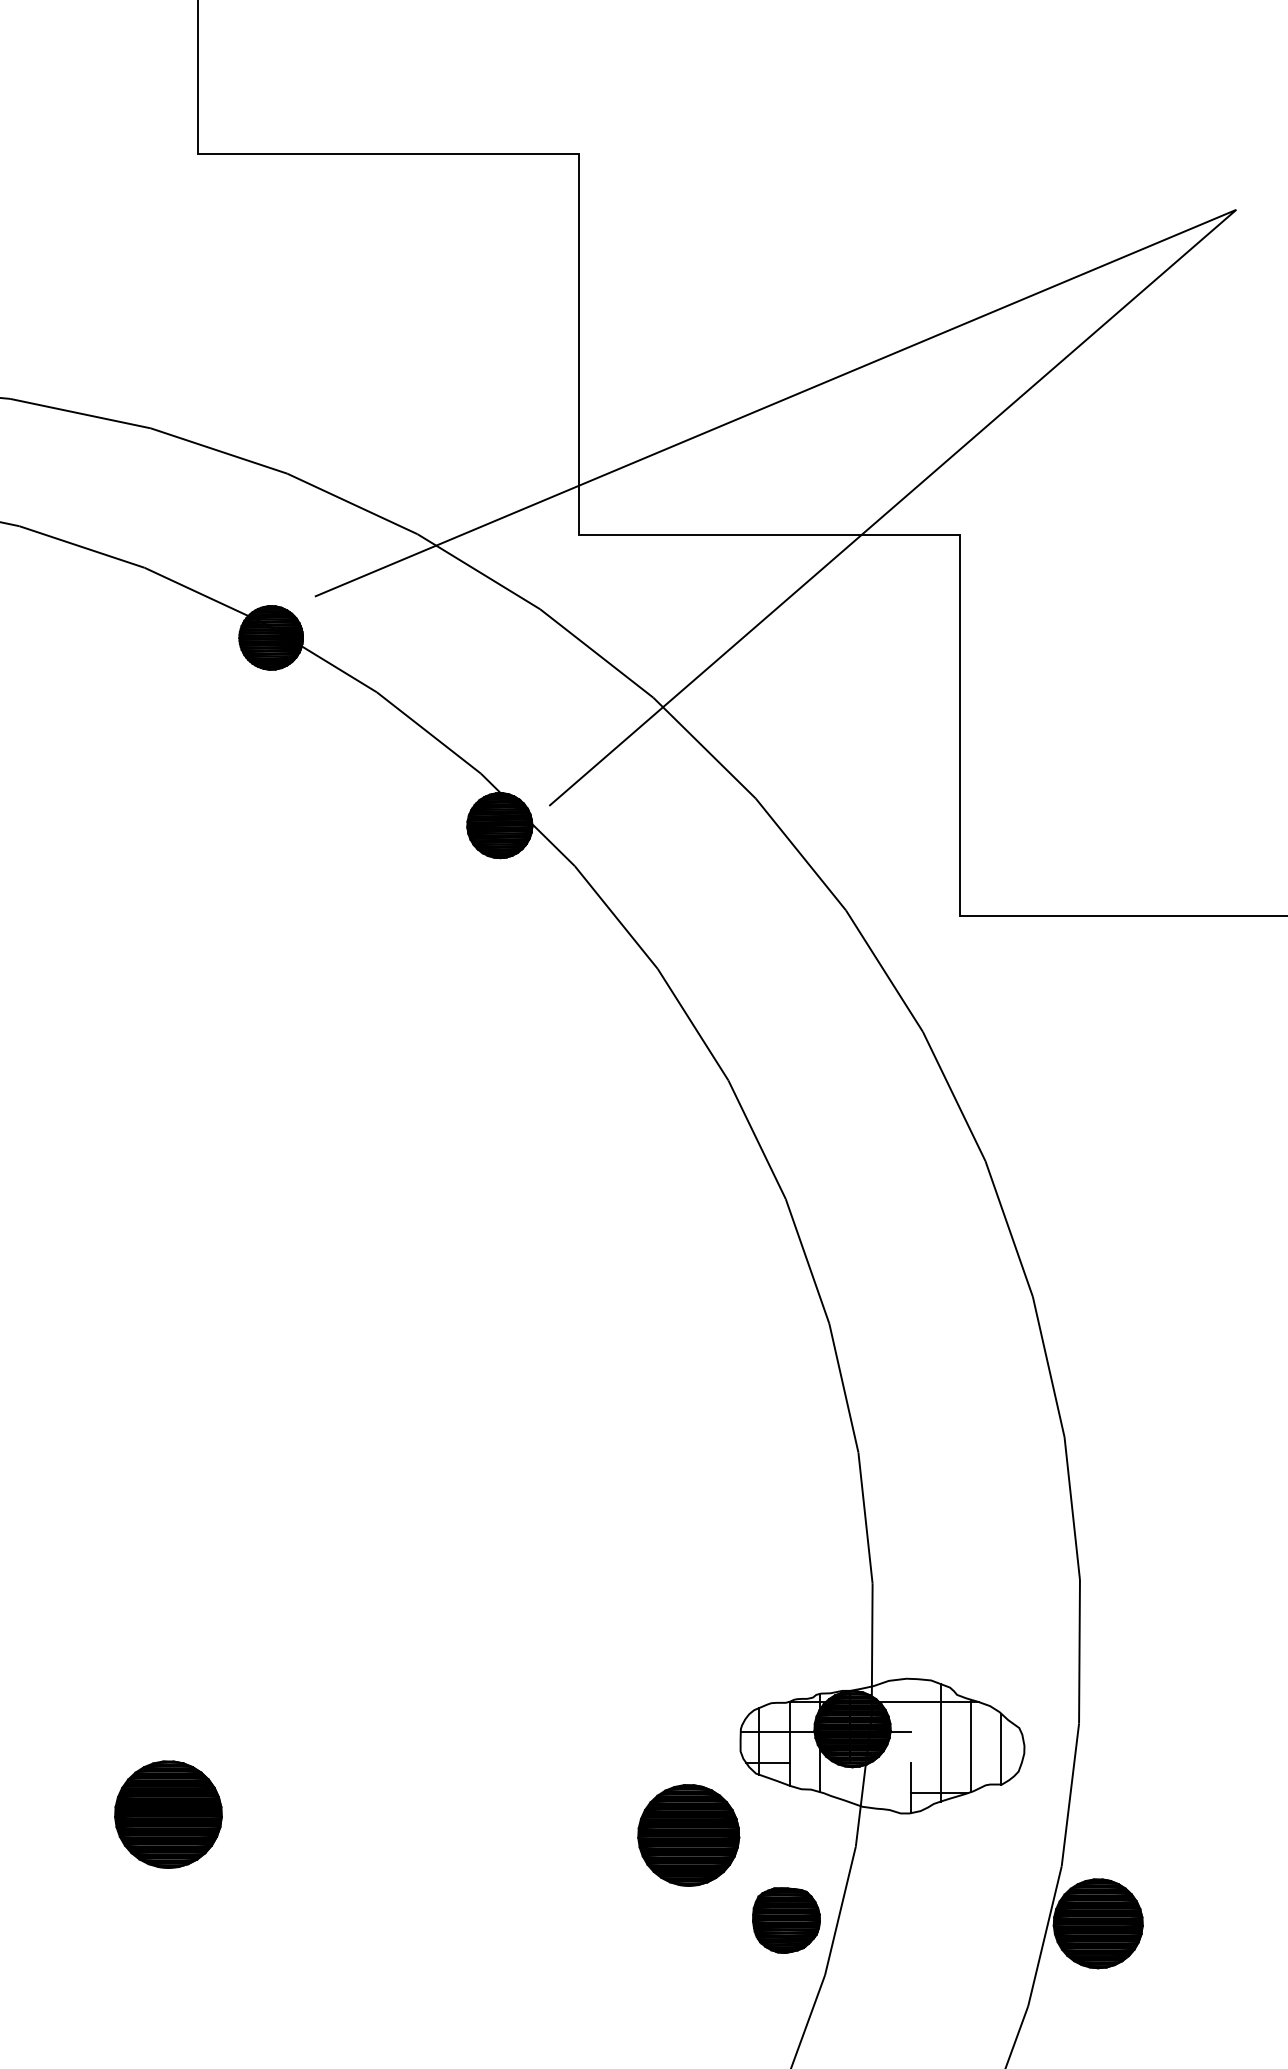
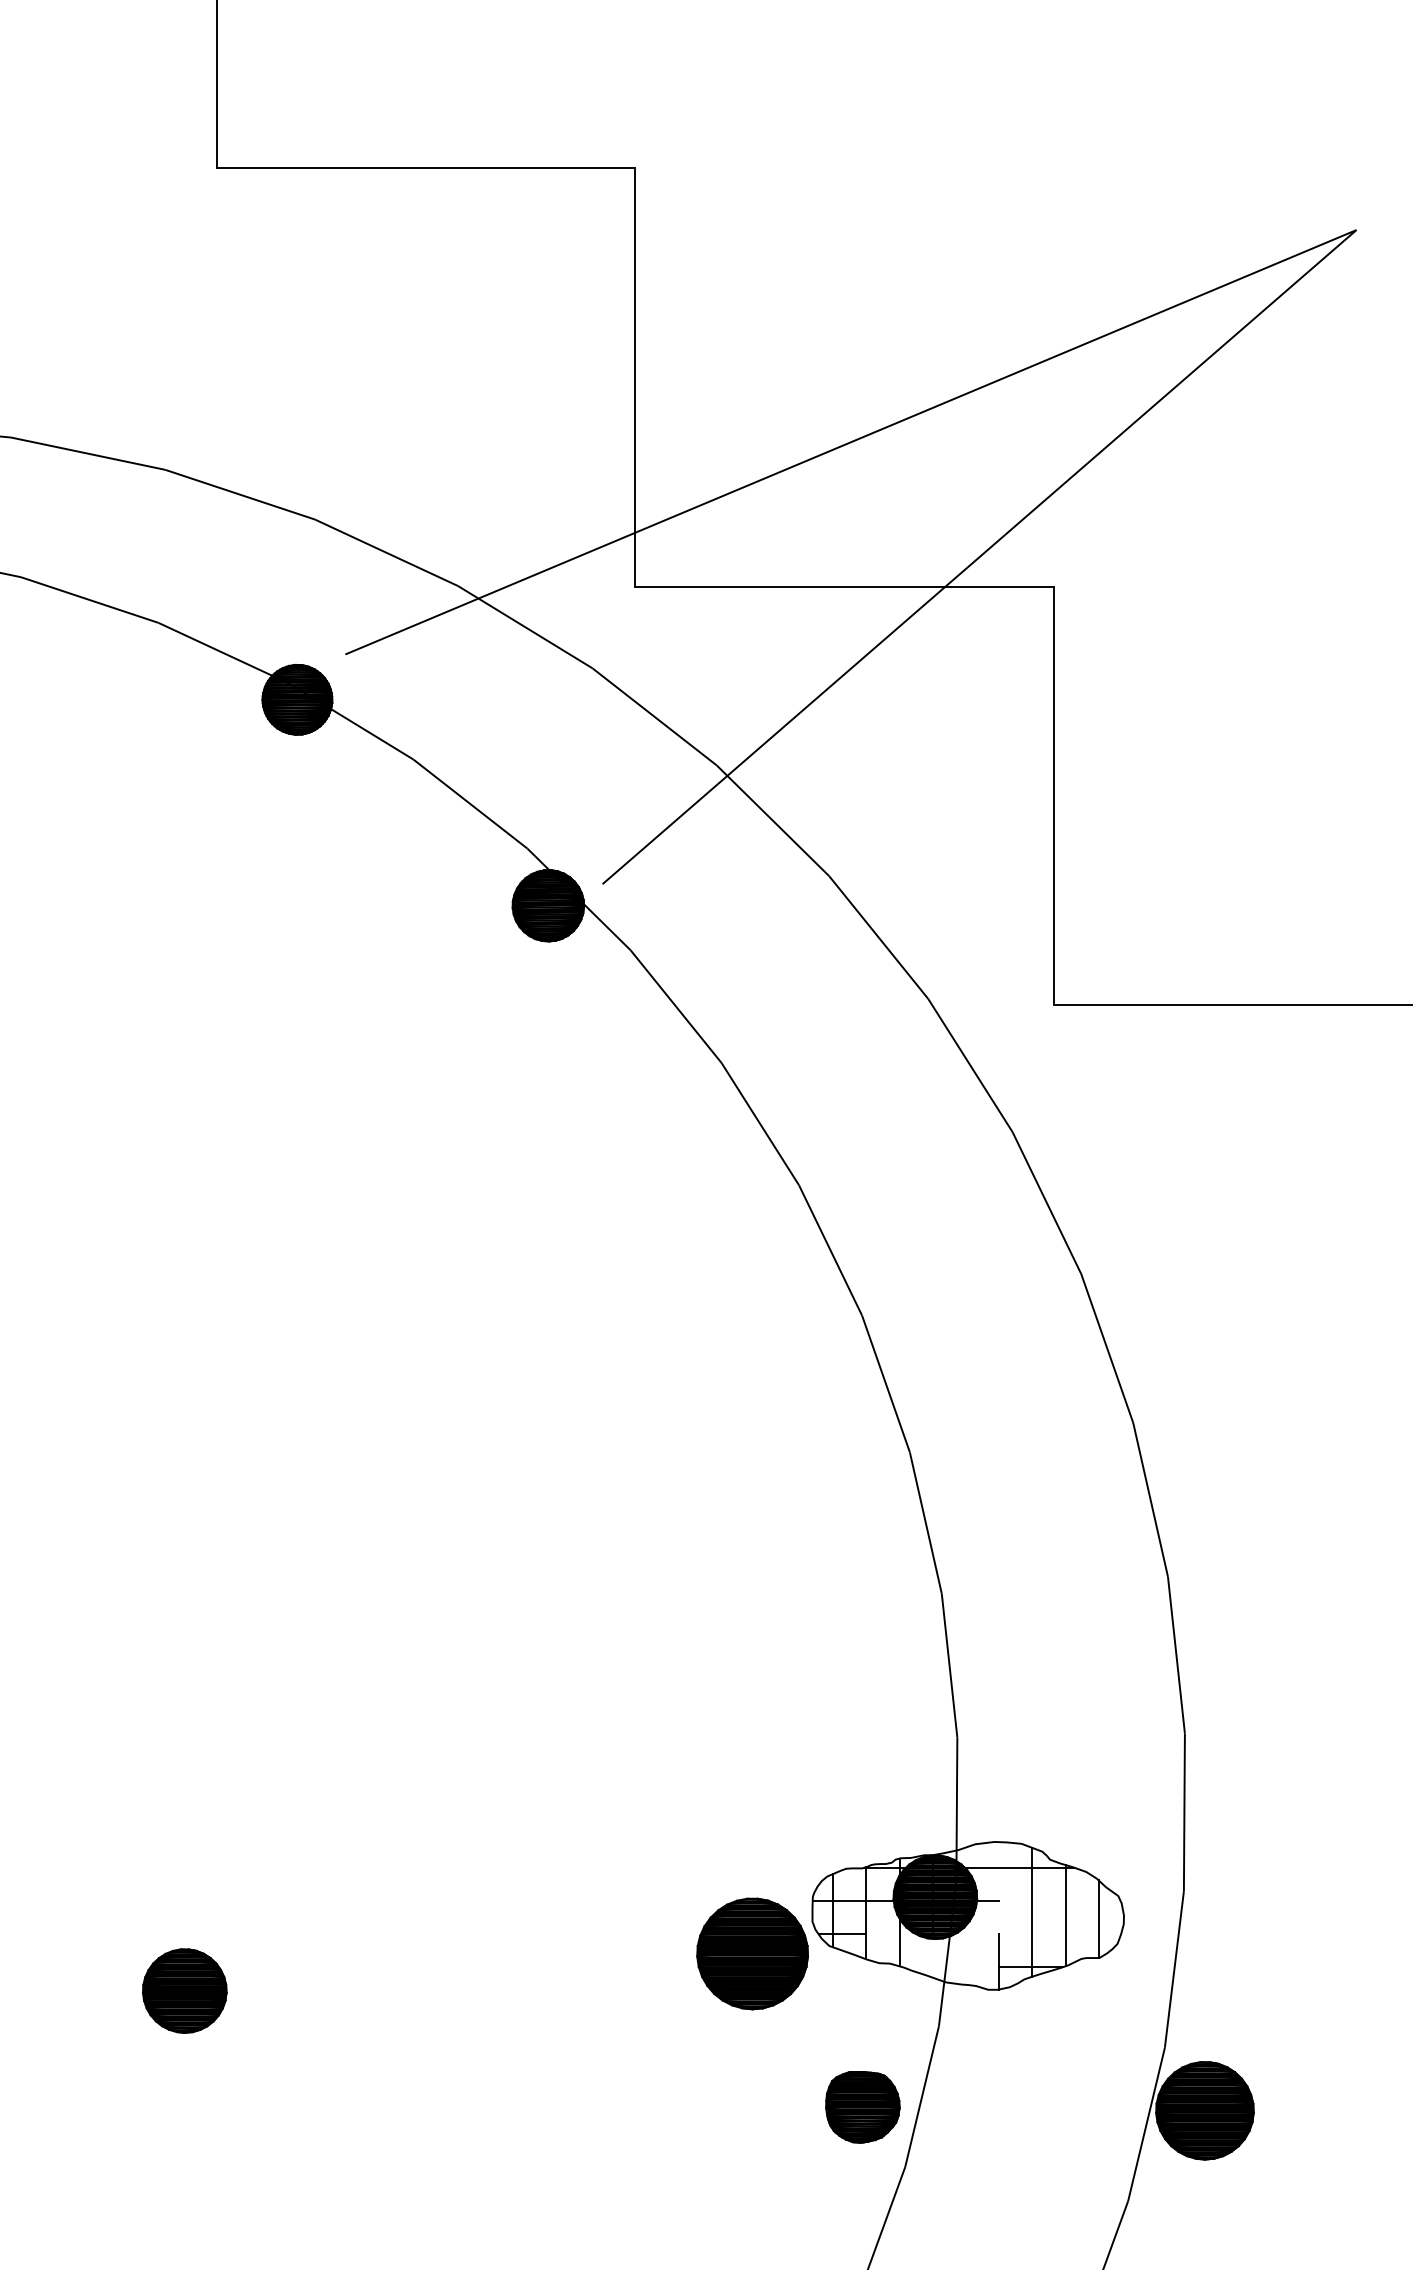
part: (168, 1814) -> (184, 1990), size x0.71
part: (688, 1835) -> (752, 1953), moved

